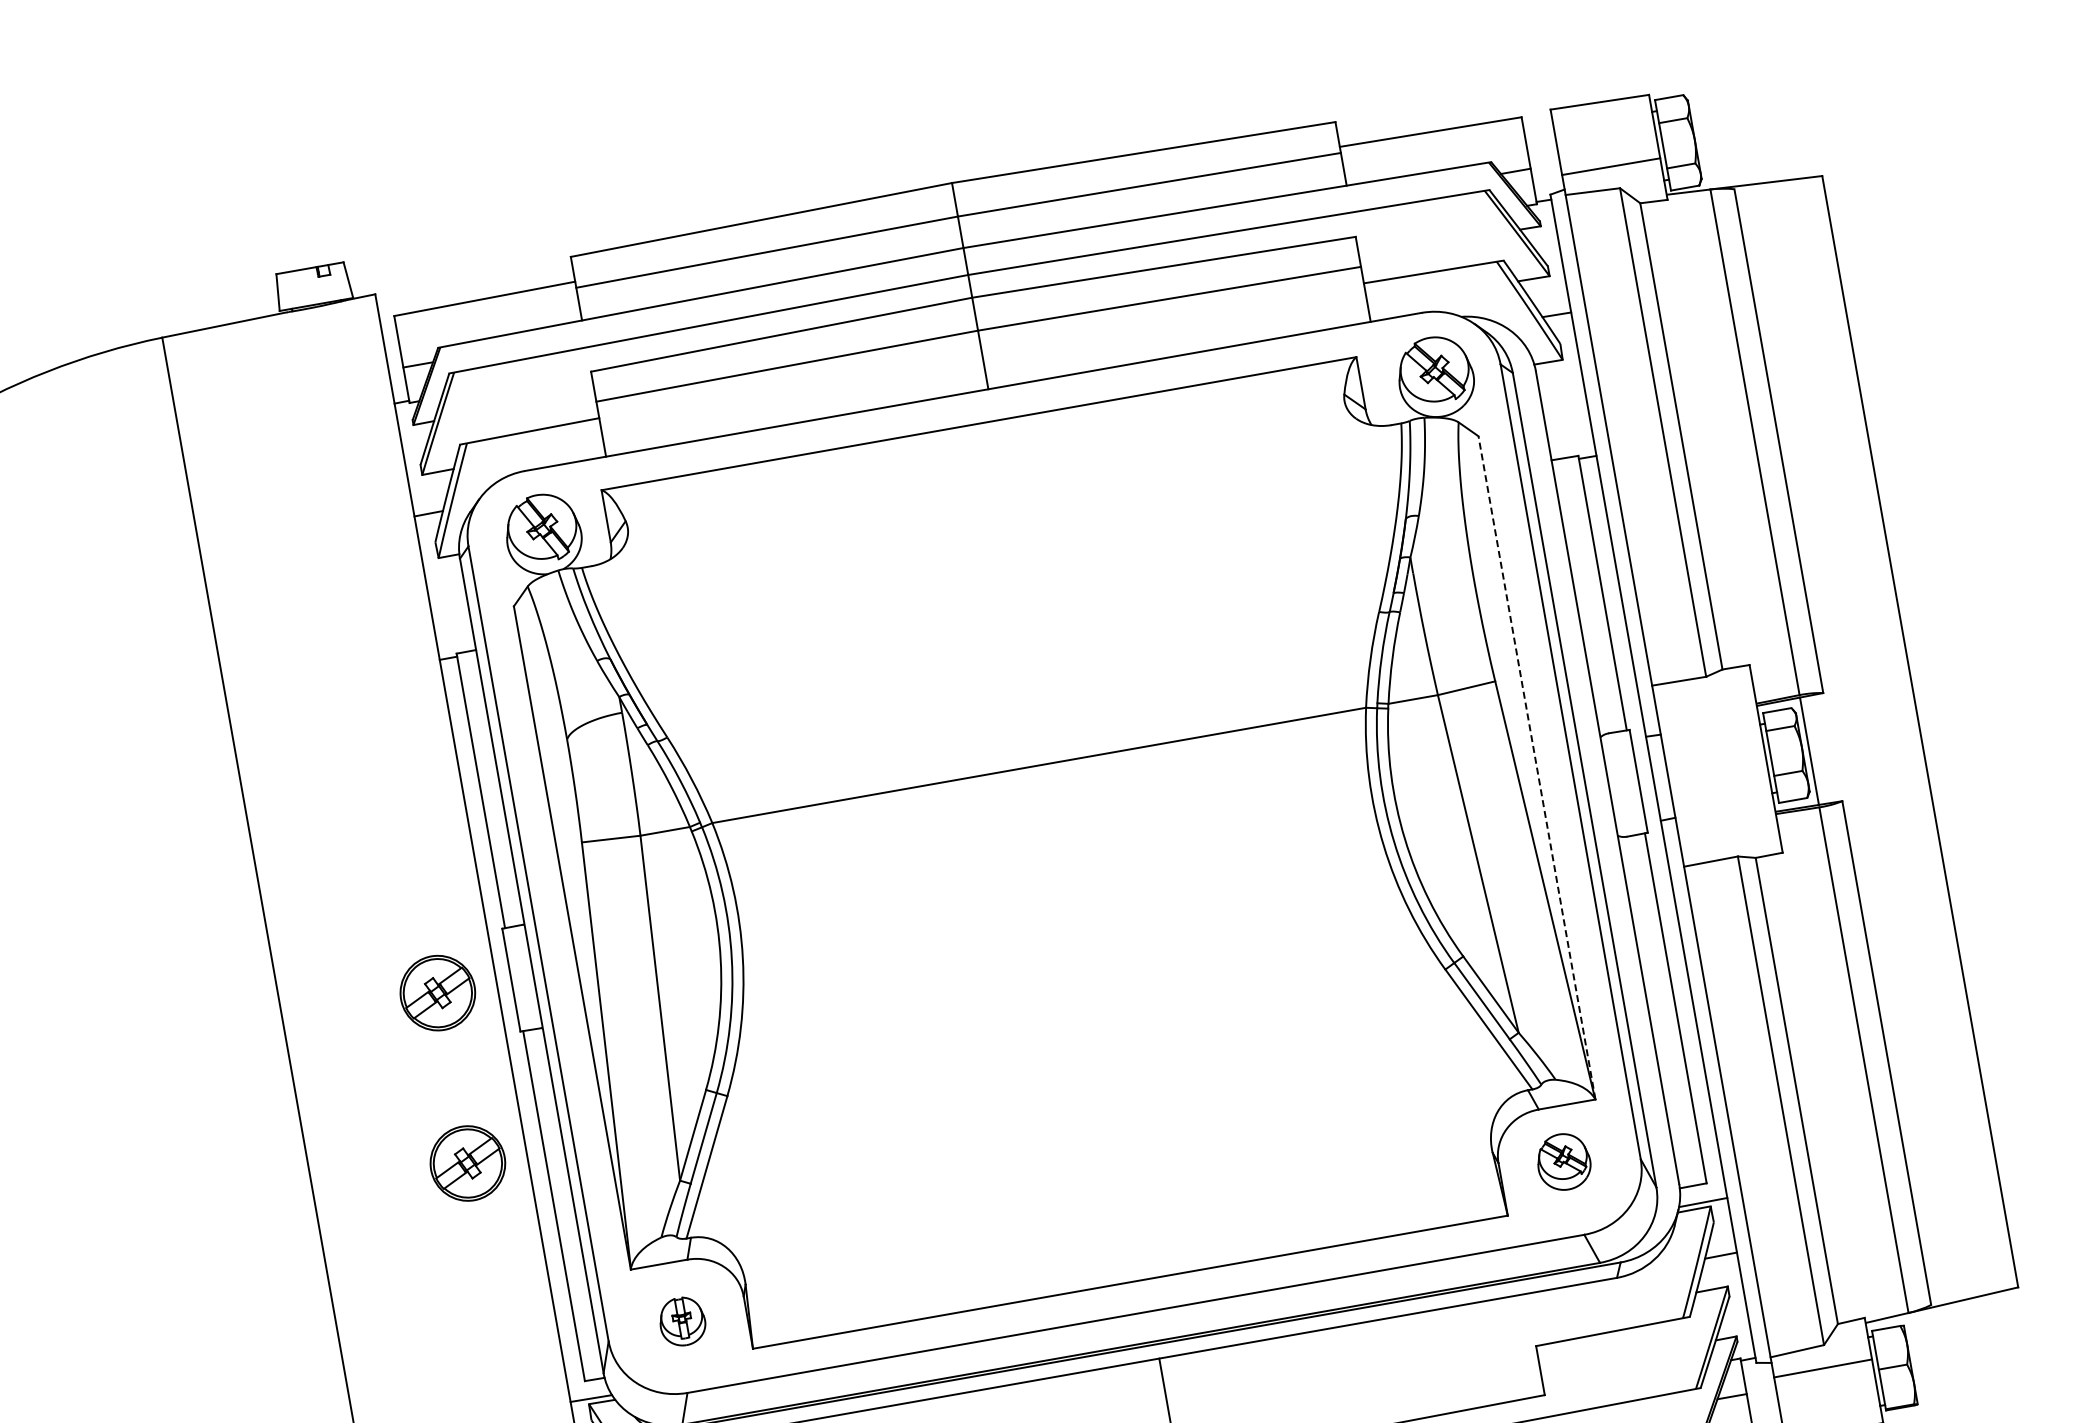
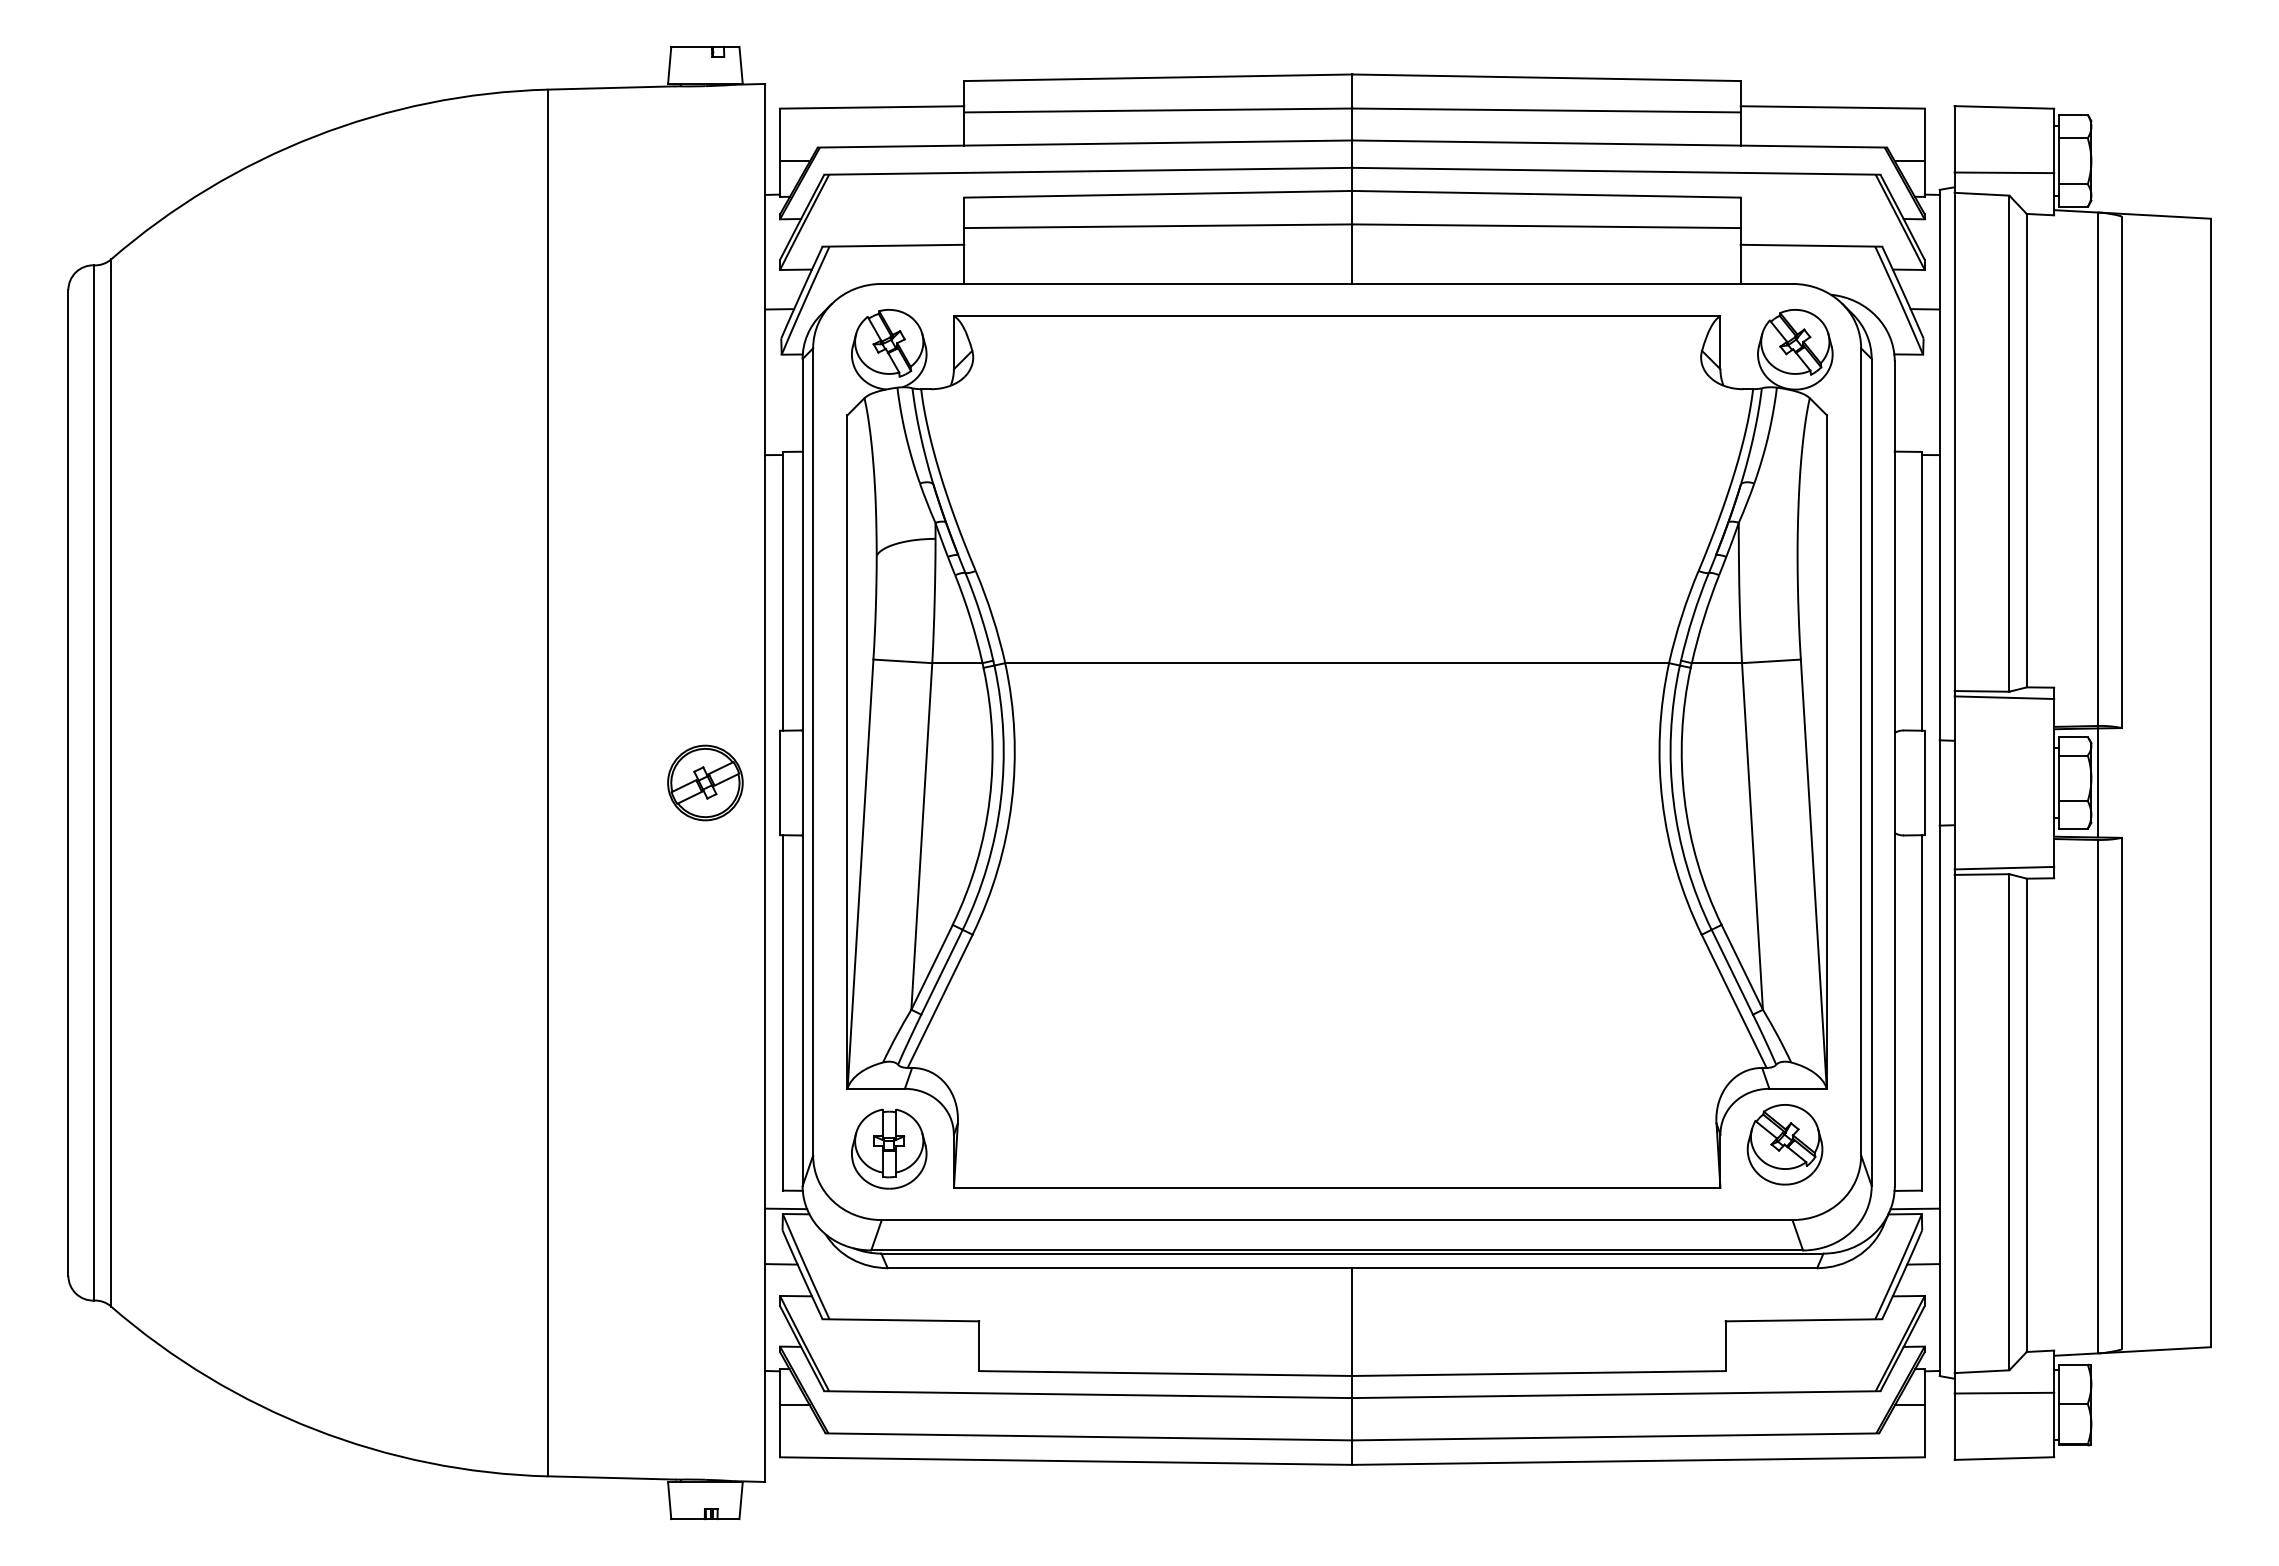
line: (1702, 683) -> (2004, 697), added
line: (1536, 768) -> (1826, 752), dashed -> solid
line: (1731, 850) -> (2004, 867), added
part: (1563, 1161) -> (1784, 1144), size x1.43
part: (467, 1163) -> (705, 955), removed
part: (682, 1321) -> (889, 1148), size x1.67

